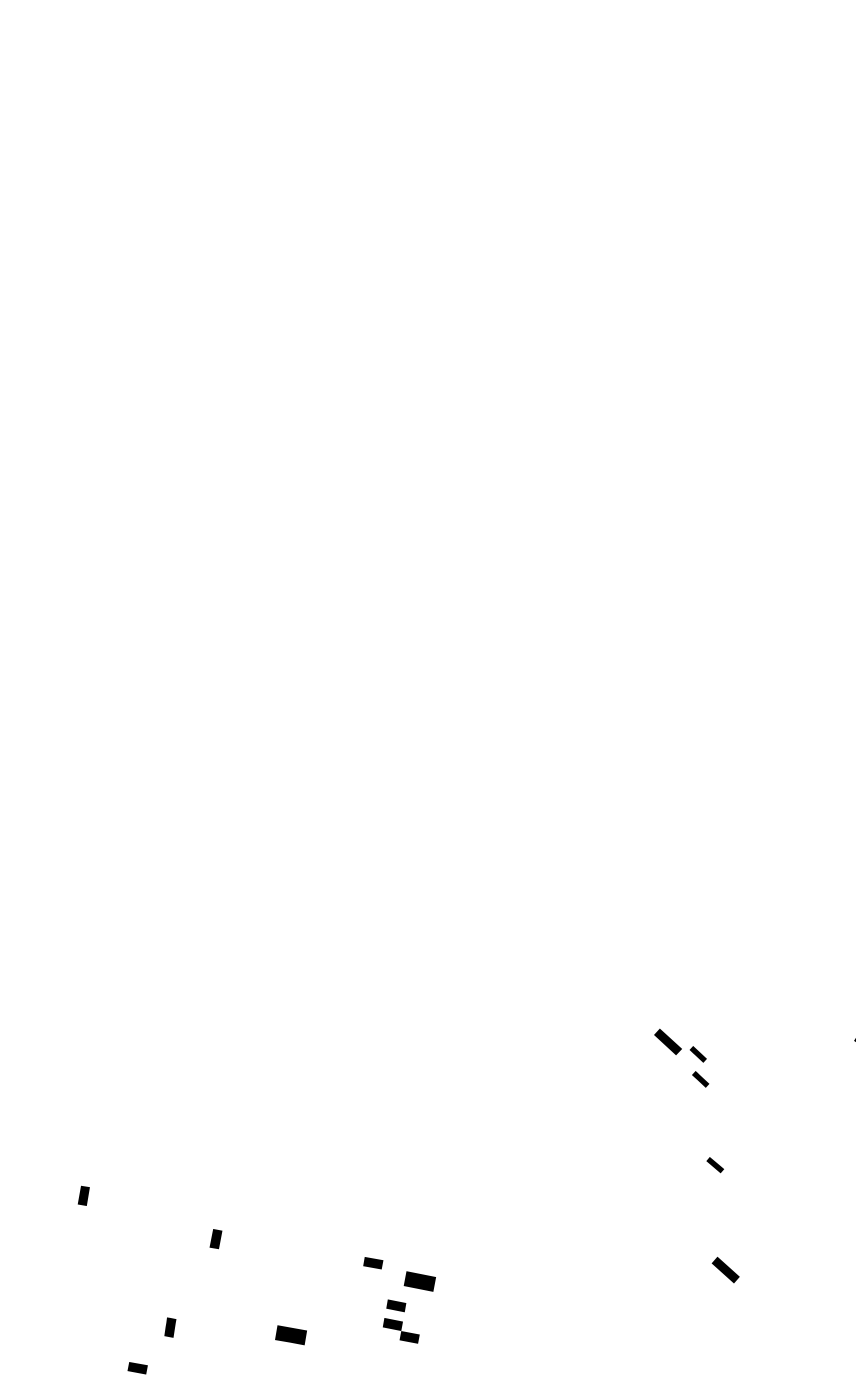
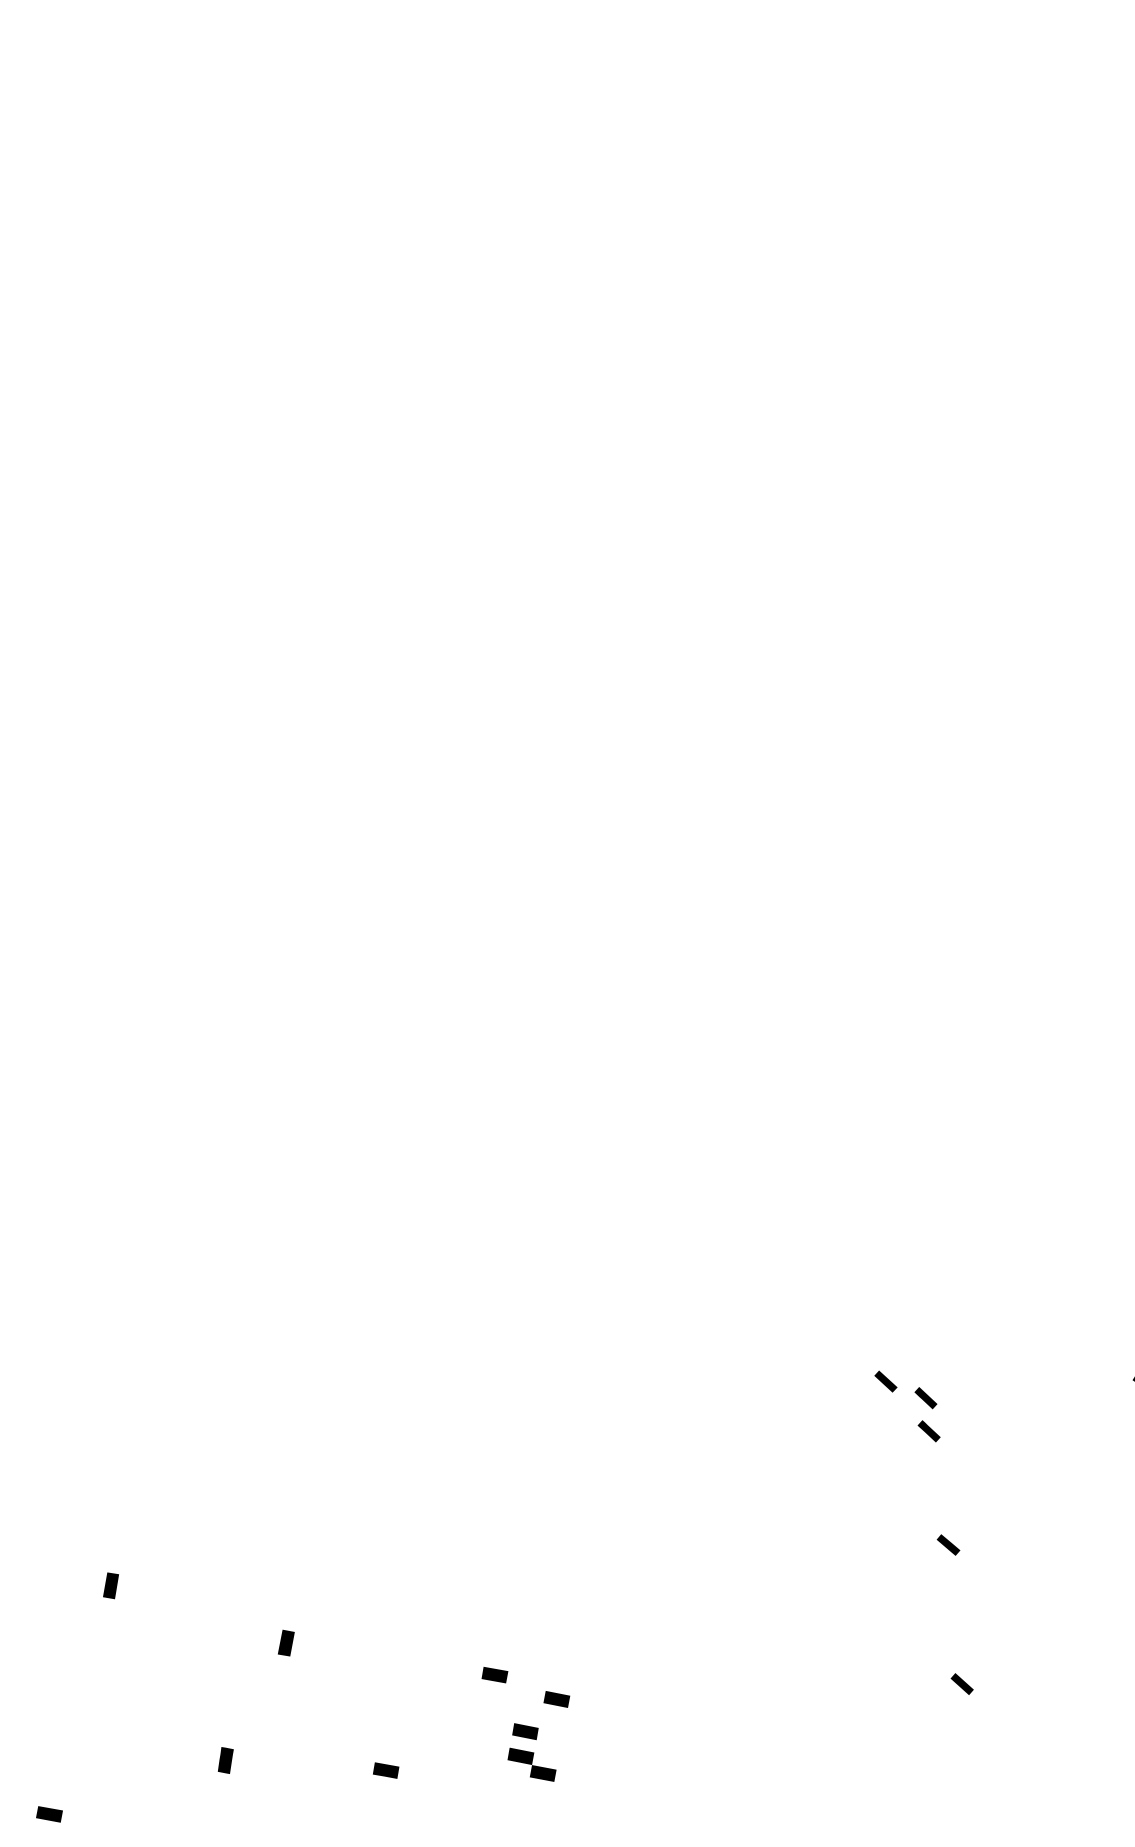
part: (667, 1041) -> (885, 1381), size x0.62
part: (725, 1269) -> (961, 1683), size x0.62
part: (419, 1281) -> (556, 1699), size x0.62
part: (291, 1335) -> (386, 1770), size x0.62
part: (137, 1368) -> (49, 1814), moved

